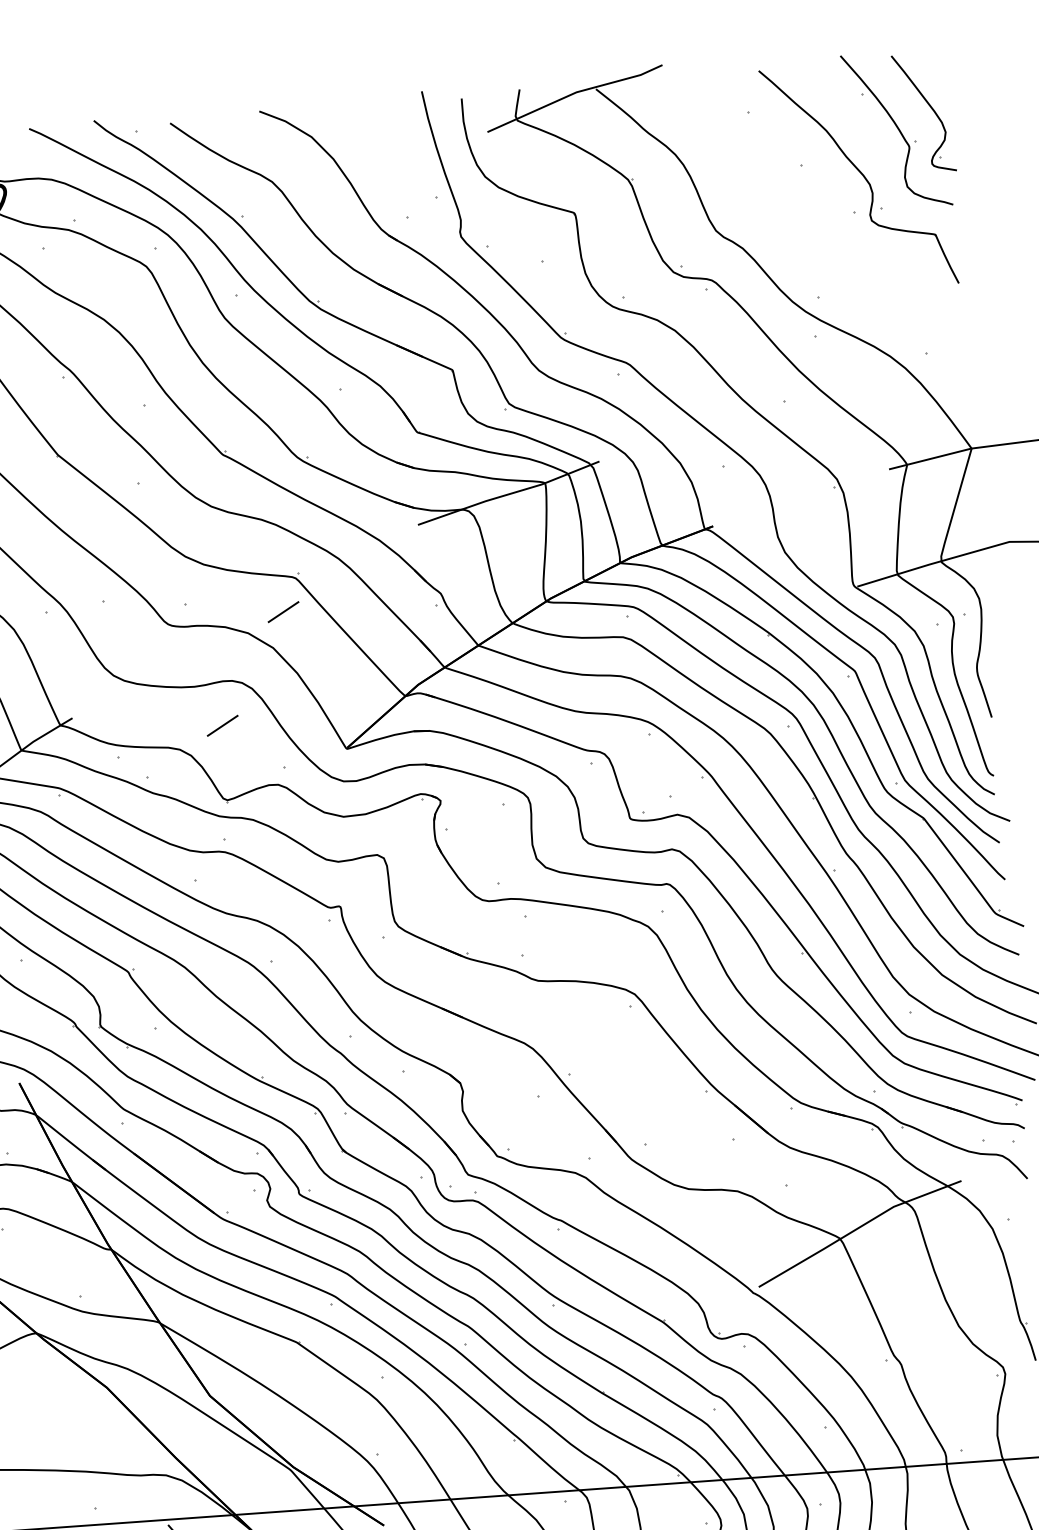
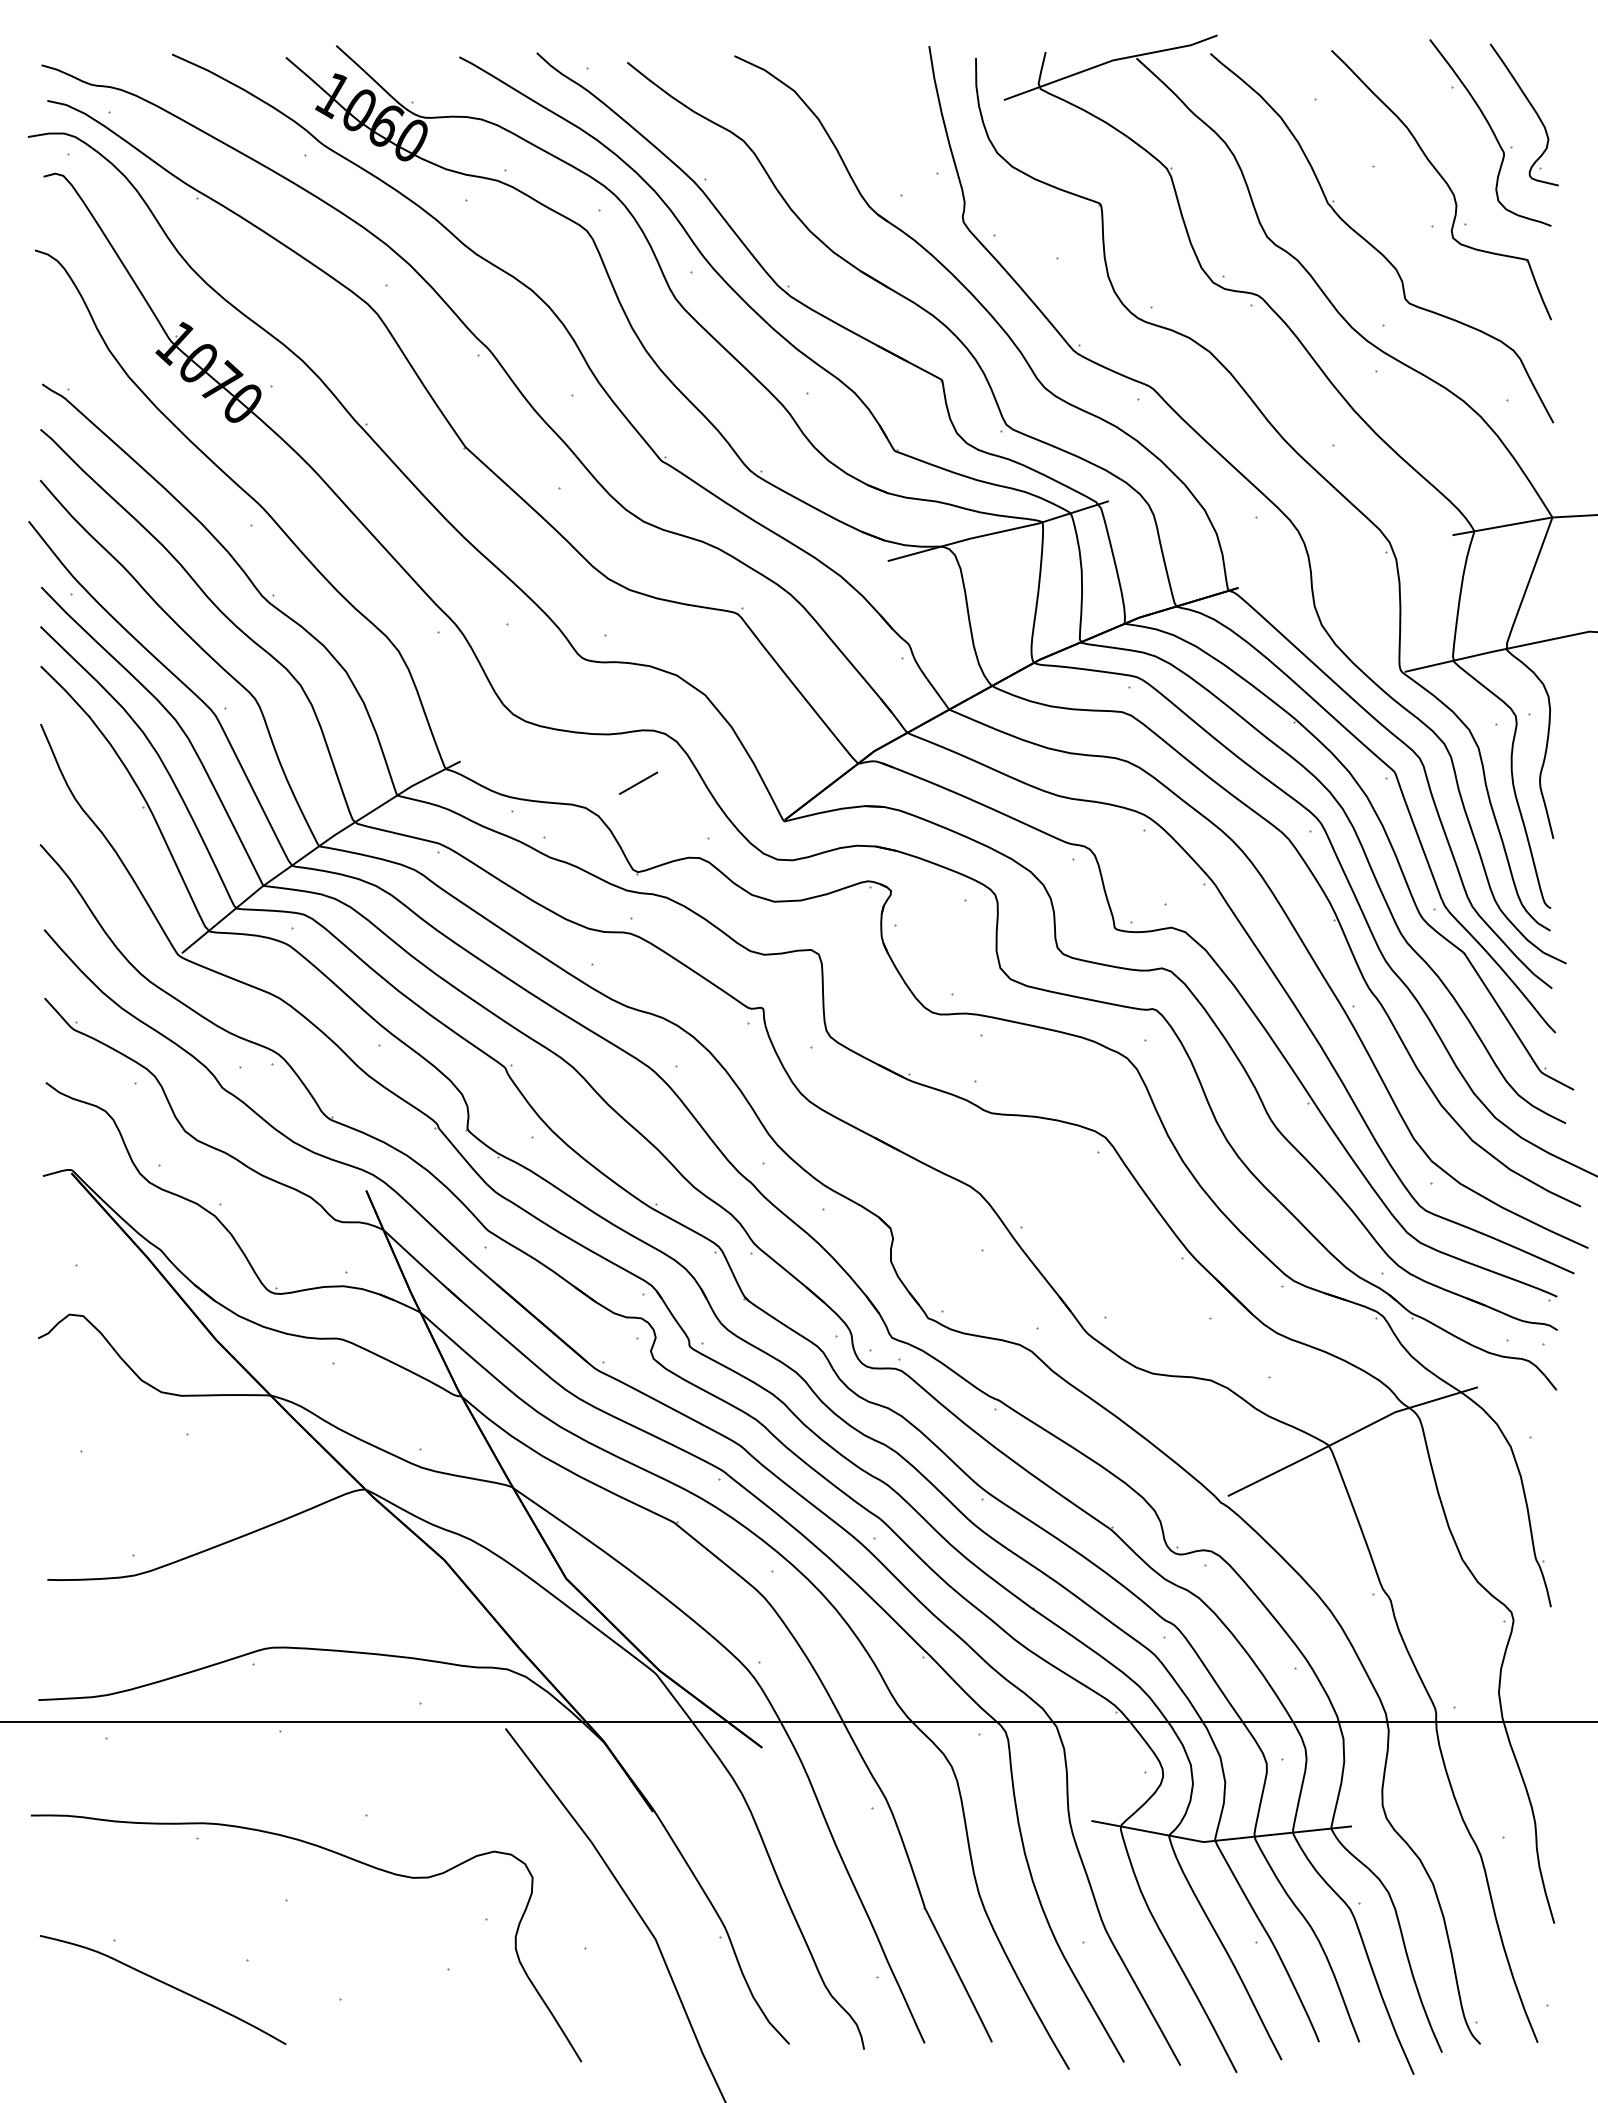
part: (806, 232) -> (1374, 246), added
line: (283, 611) -> (720, 652), removed

